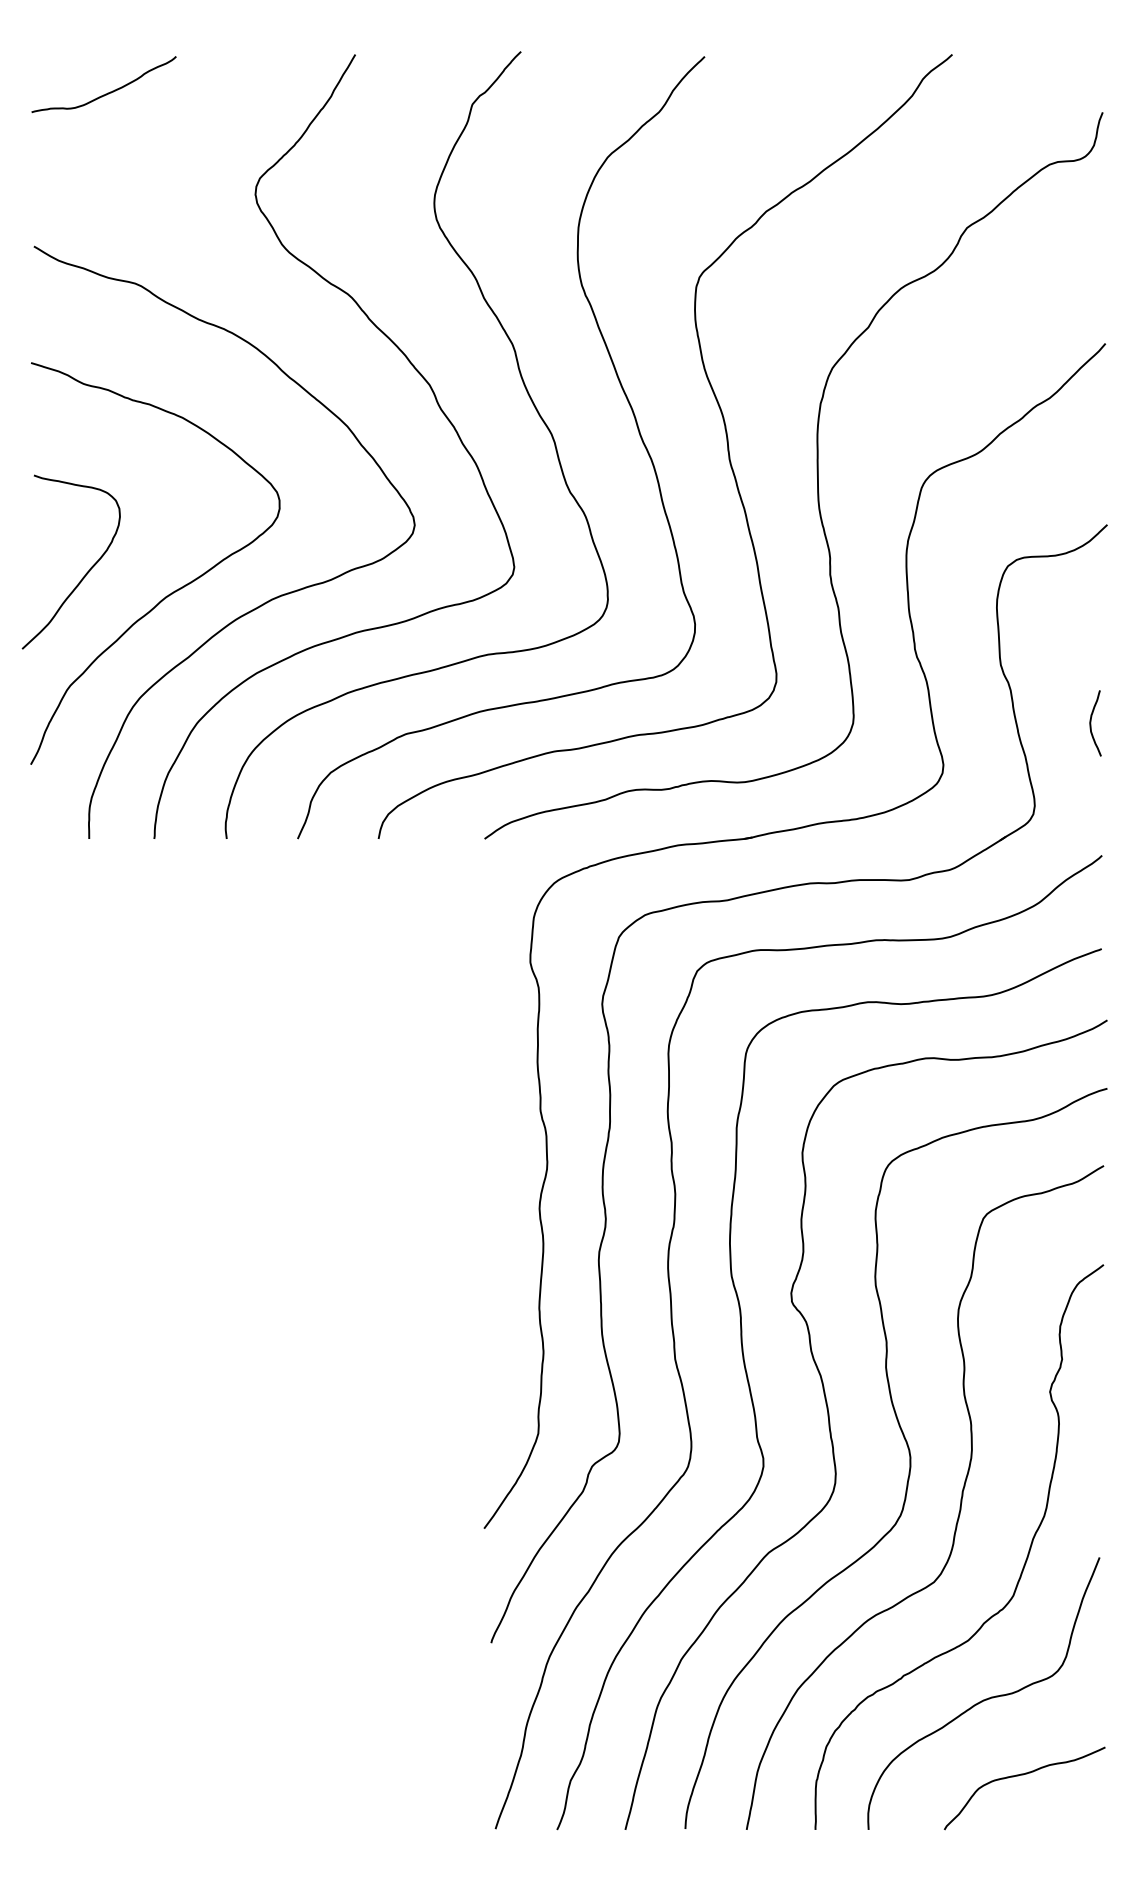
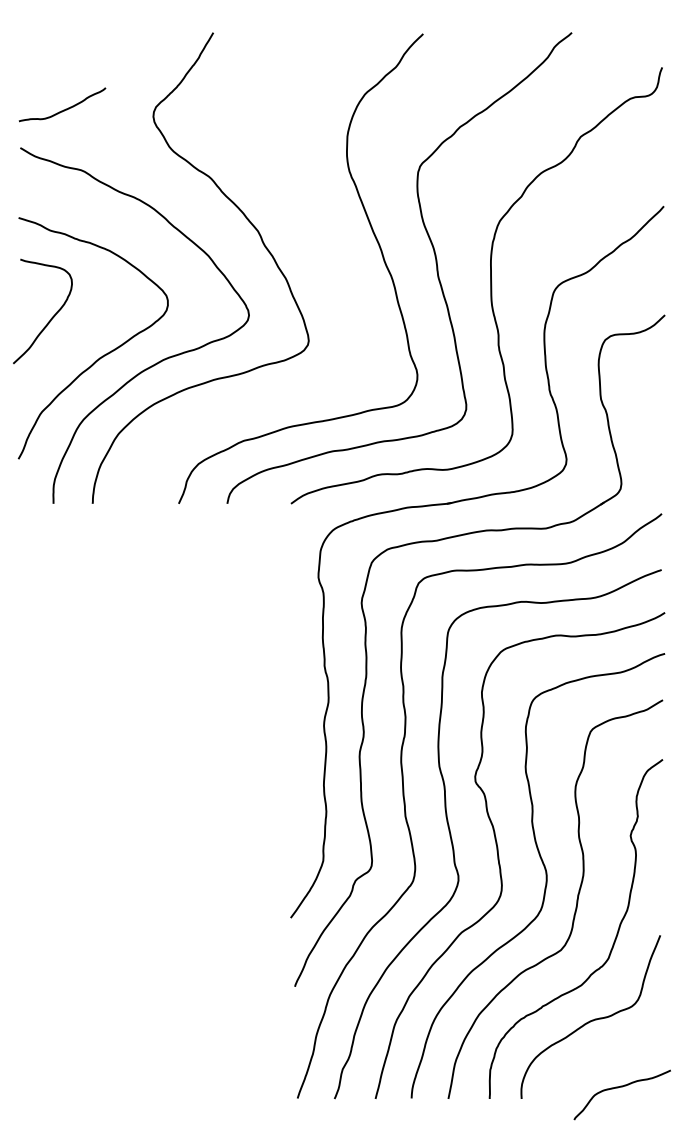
curve: (109, 90) -> (65, 108), moved
curve: (527, 395) -> (316, 237), removed
curve: (84, 573) -> (50, 318), moved
curve: (1091, 723) -> (655, 434), removed
curve: (1018, 1777) -> (618, 1088), moved

